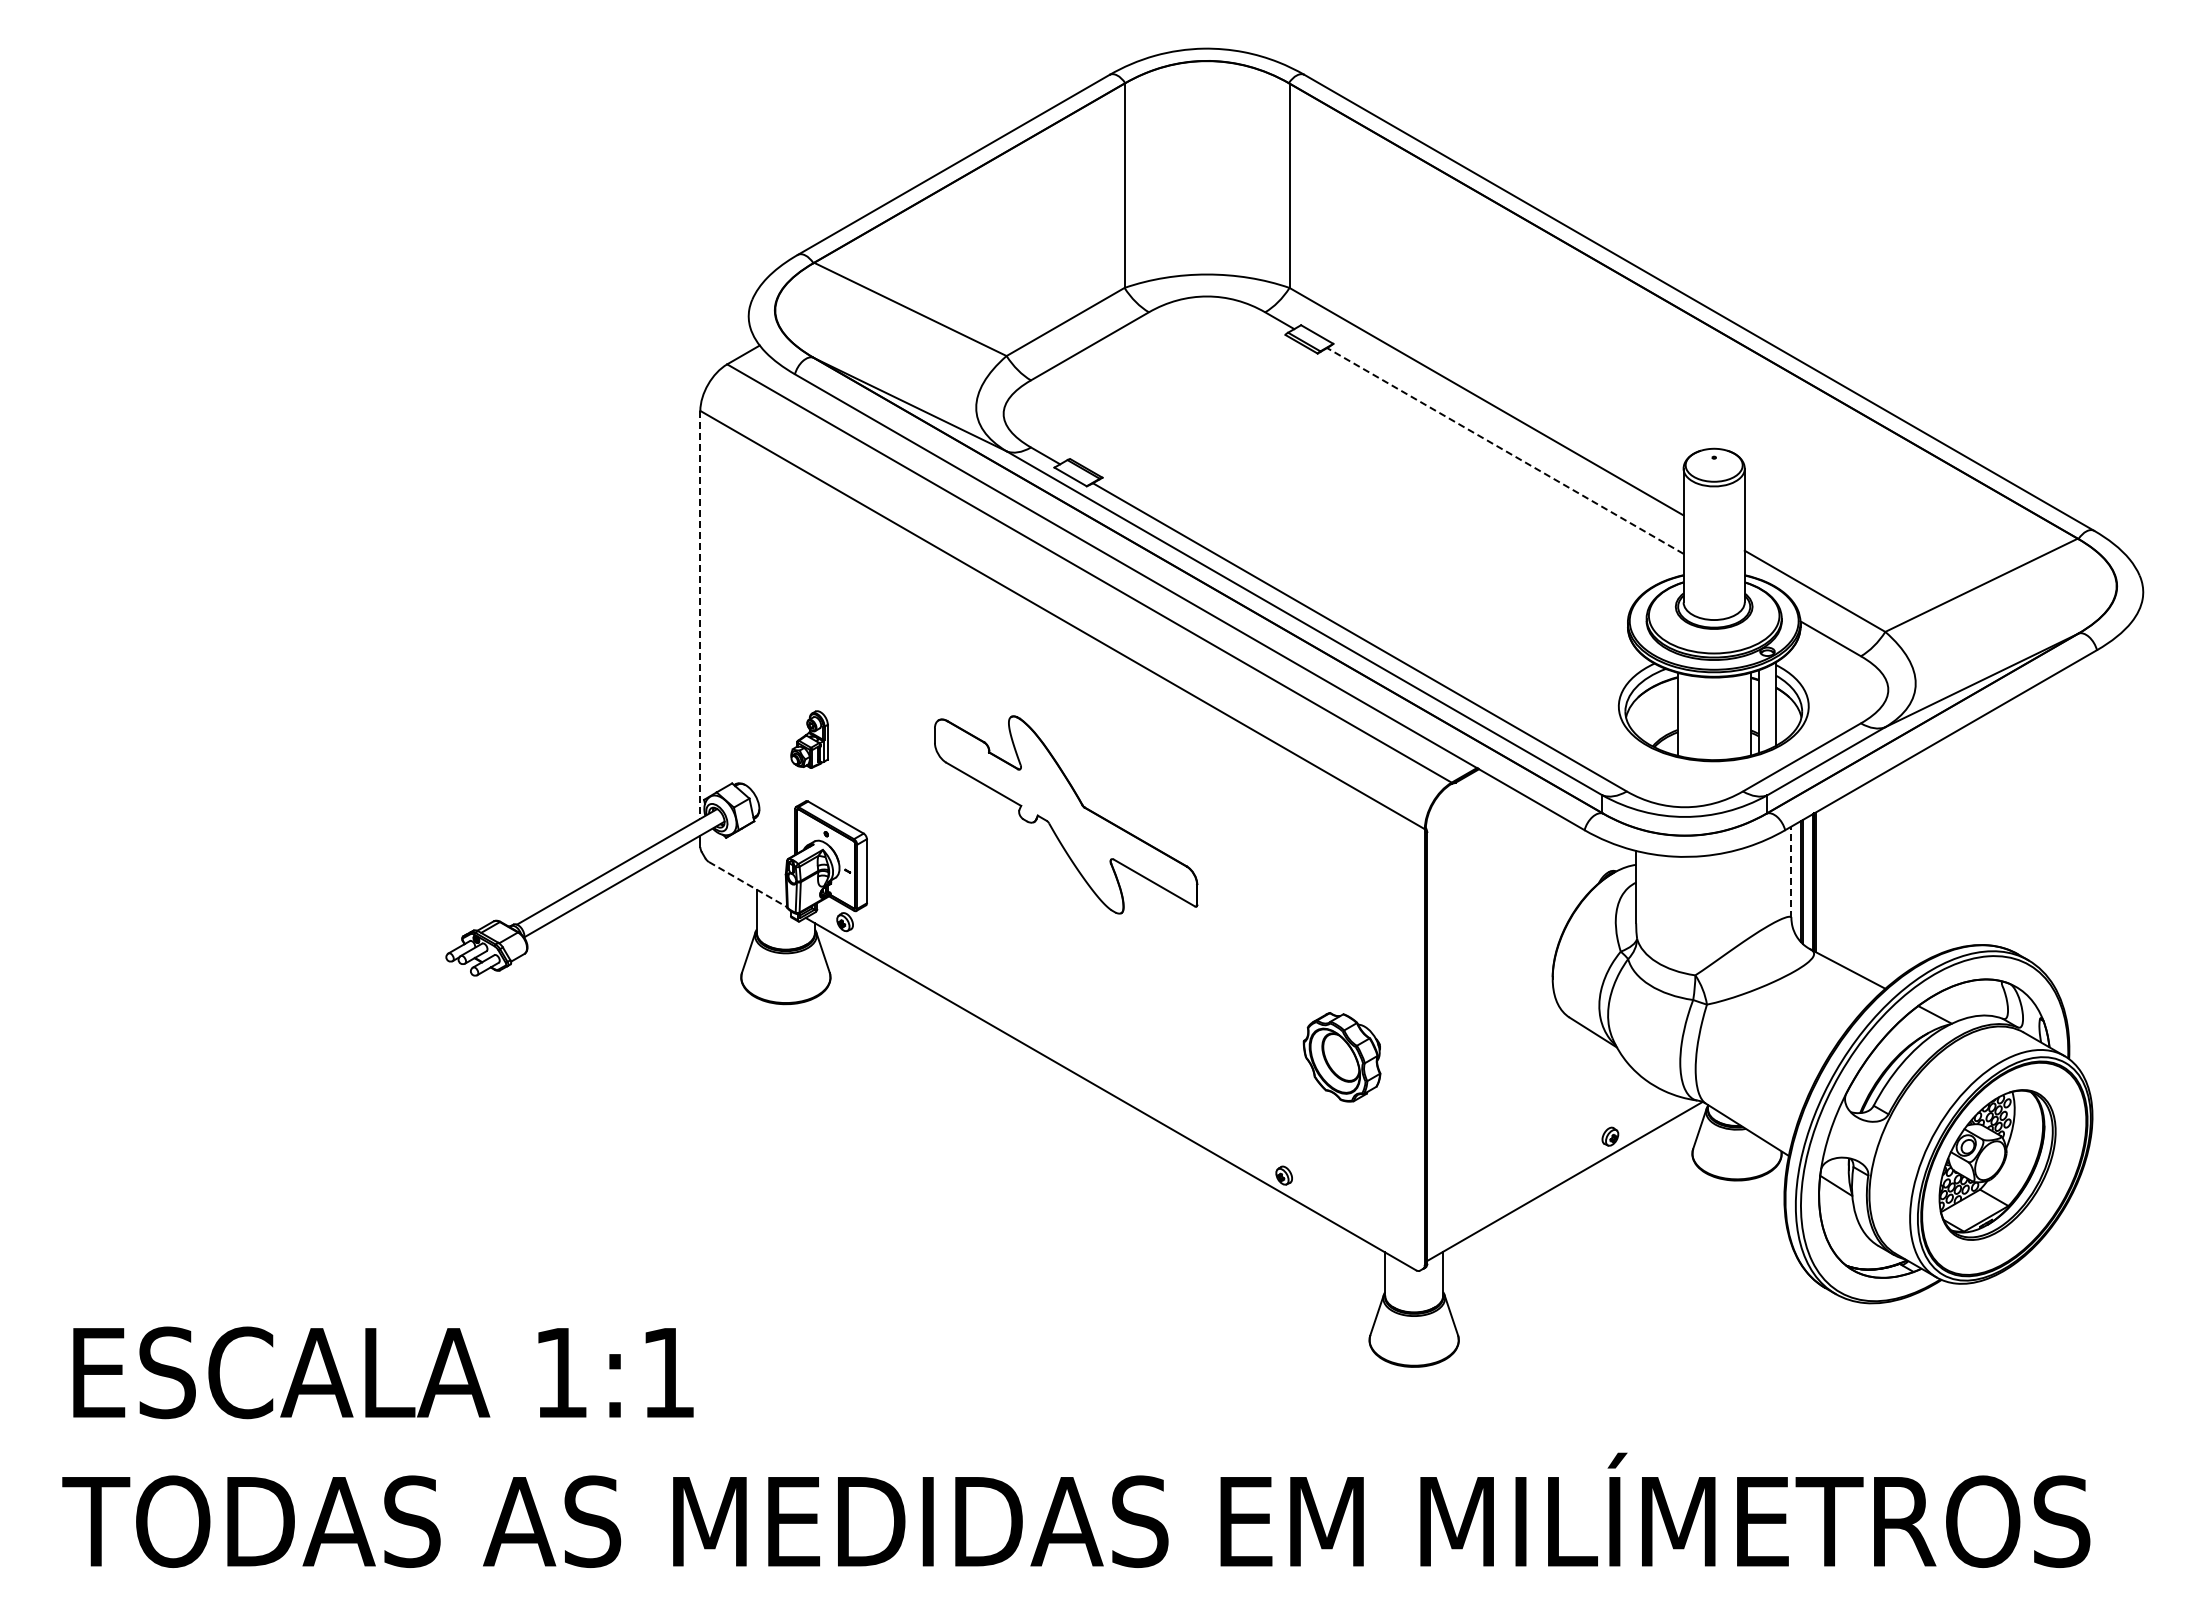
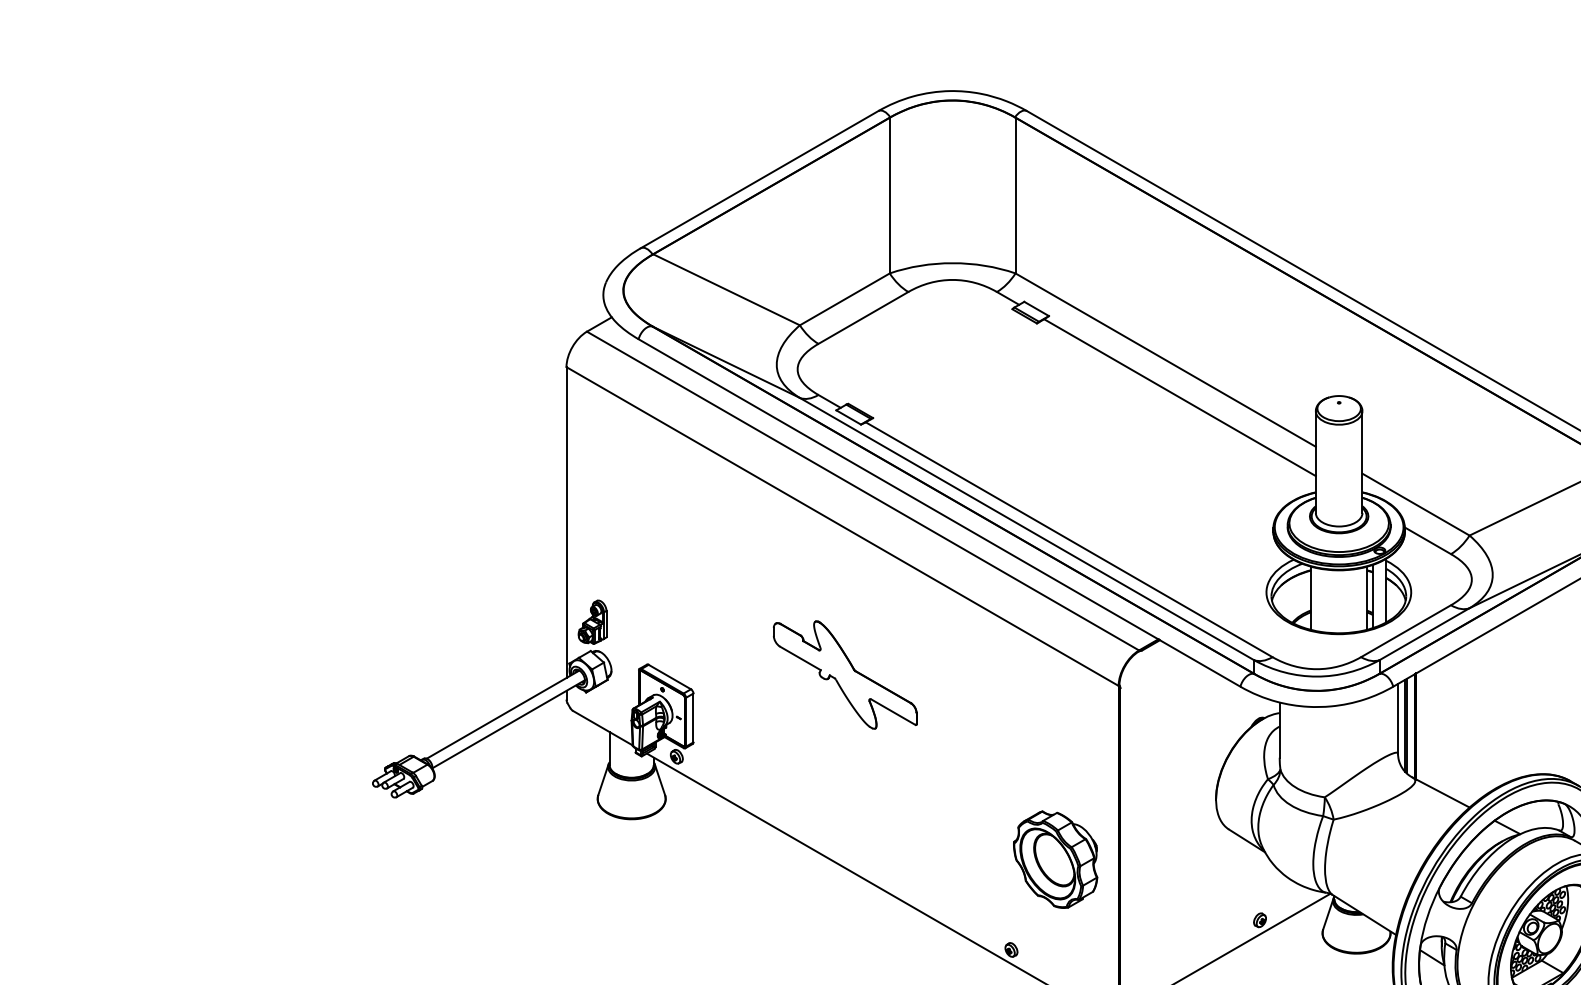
line: (1505, 450) -> (1180, 397), dashed -> solid
line: (700, 614) -> (566, 522), dashed -> solid
part: (809, 739) -> (592, 622), moved
part: (1065, 814) -> (844, 674), size x0.71
line: (1791, 872) -> (1398, 718), dashed -> solid
line: (748, 884) -> (603, 728), dashed -> solid
part: (1341, 1057) -> (1055, 859), size x1.43

